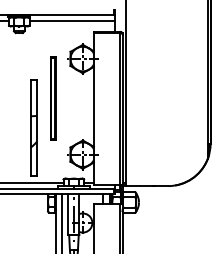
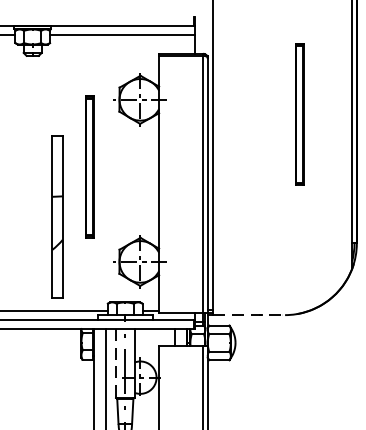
part: (177, 67) -> (300, 114), added
line: (147, 186) -> (249, 315), solid -> dashed
line: (68, 215) -> (116, 364), solid -> dashed

